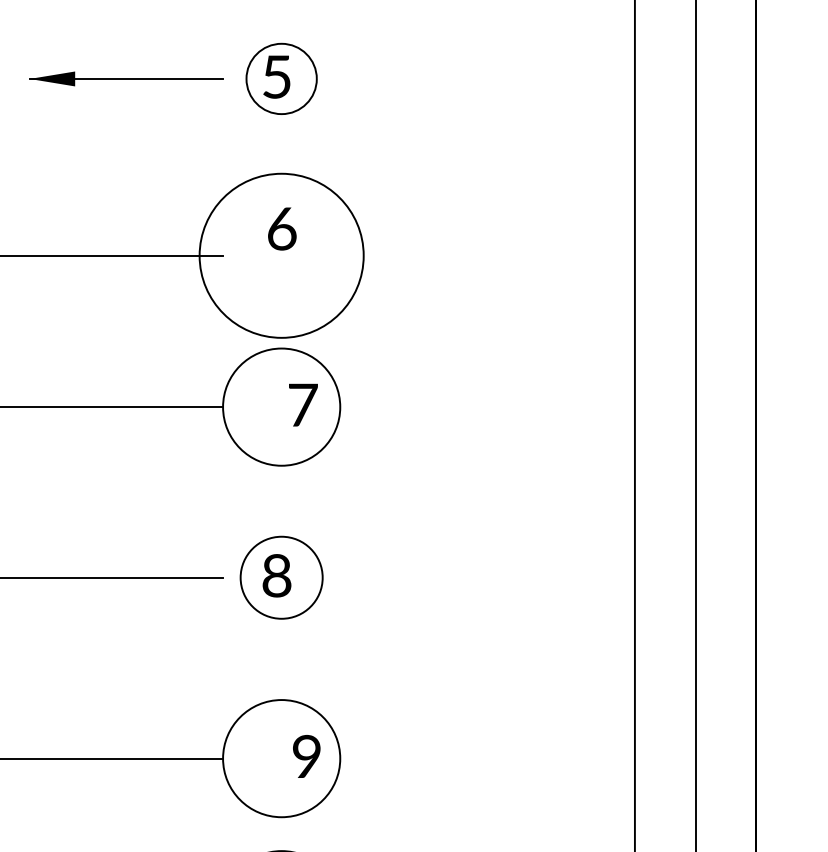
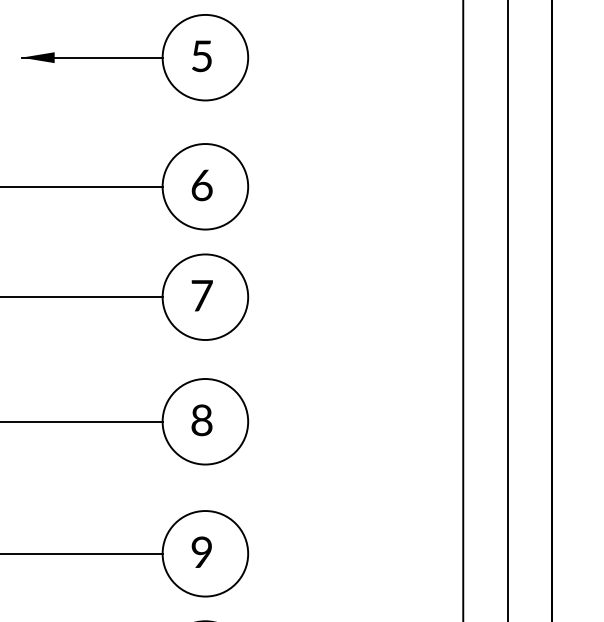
circle: (281, 78) -> (205, 57), size x1.67
text: (282, 228) -> (202, 185), moved
circle: (281, 255) -> (205, 186), size x0.71
text: (303, 404) -> (202, 295), moved
circle: (281, 577) -> (205, 421), size x1.43
text: (306, 756) -> (201, 552), moved

